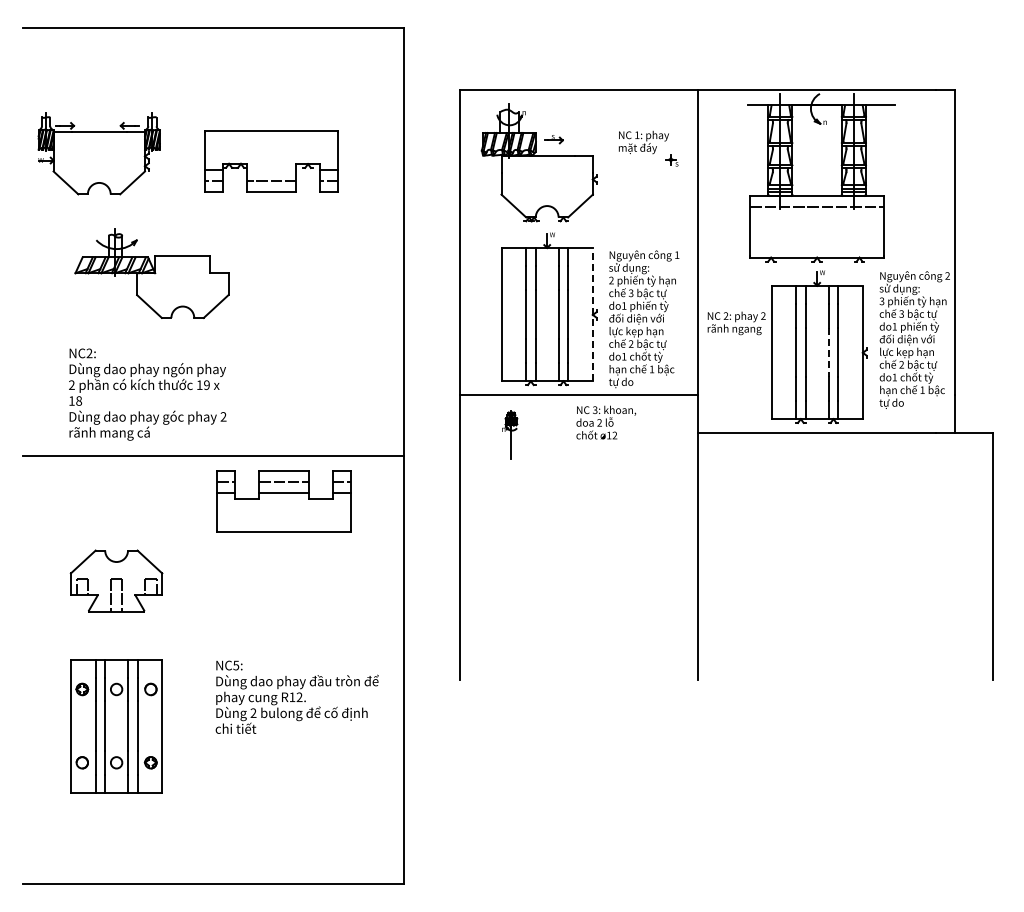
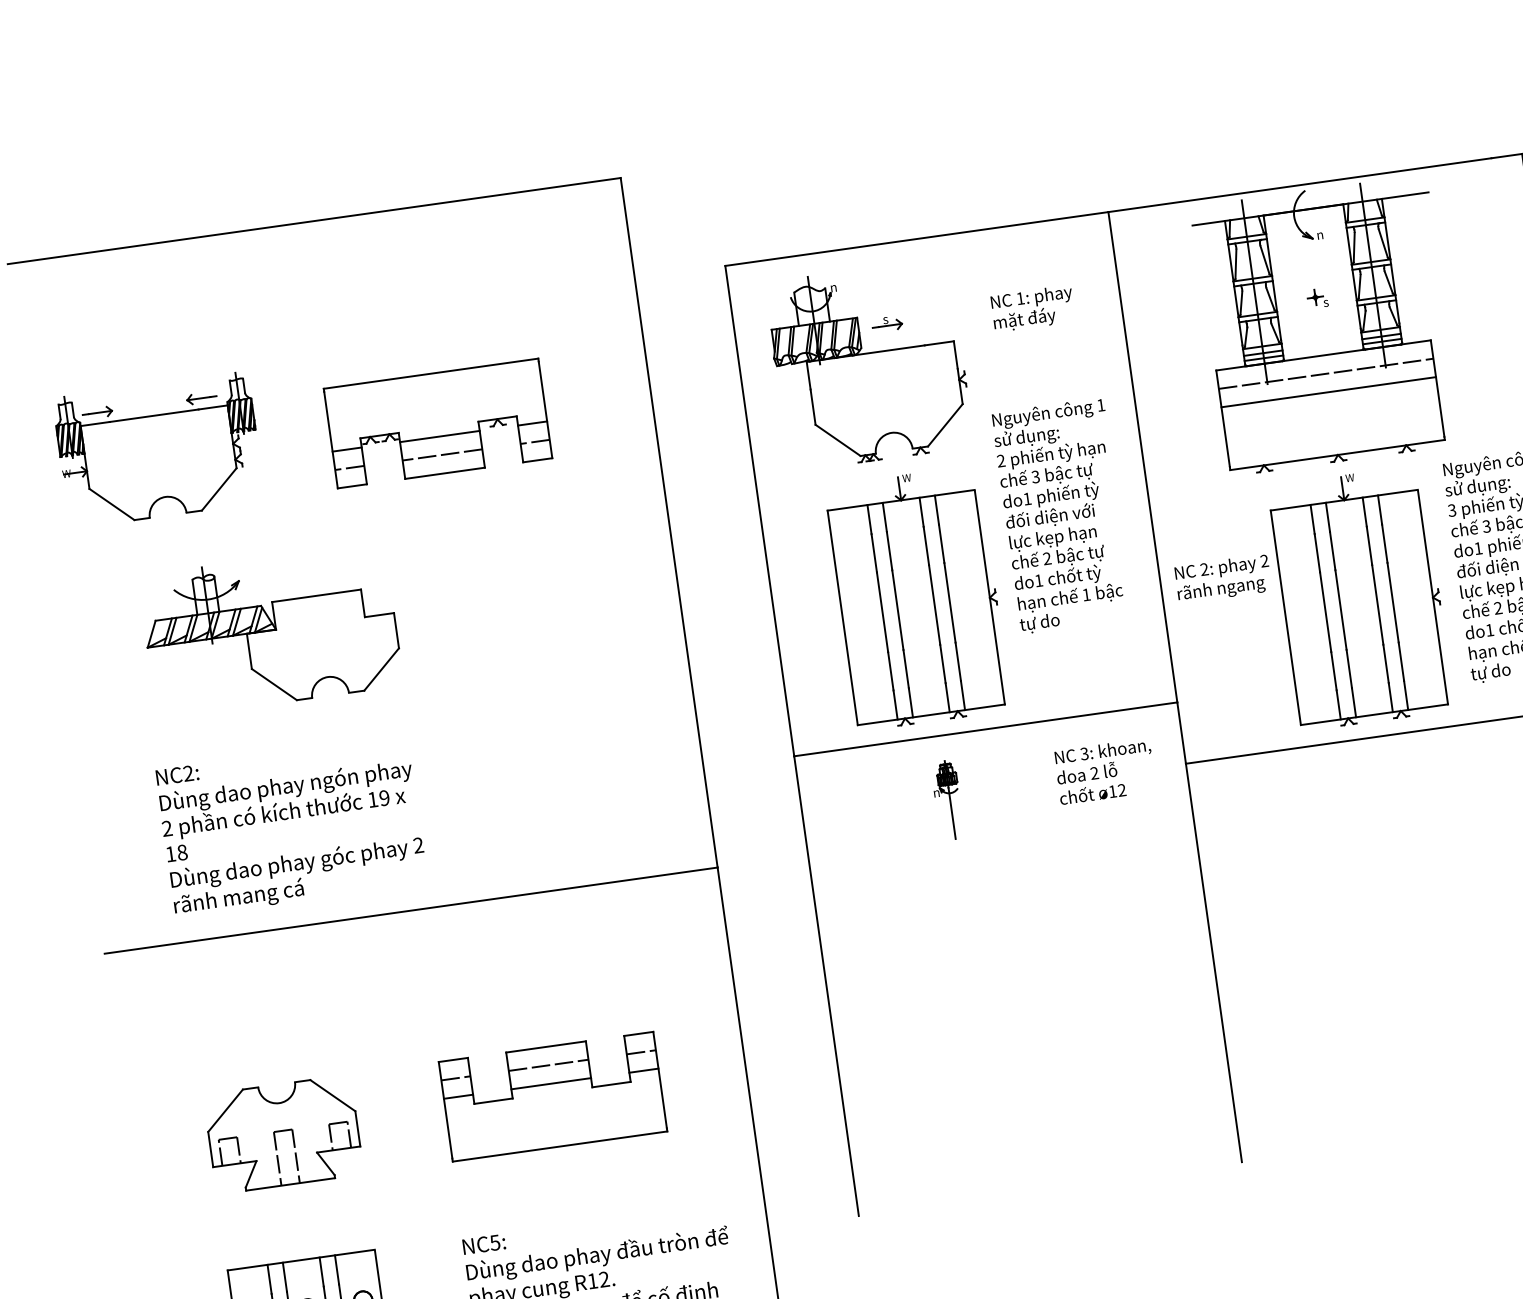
part: (671, 160) -> (1316, 298), moved
line: (271, 169) -> (439, 436), added
line: (816, 218) -> (1327, 391), added
line: (592, 314) -> (989, 597), dashed -> solid
text: (644, 319) -> (1063, 516), moved
line: (828, 352) -> (1377, 604), dashed -> solid
text: (606, 422) -> (1105, 771), moved
part: (510, 434) -> (948, 799), moved
part: (283, 501) -> (552, 1096), moved

